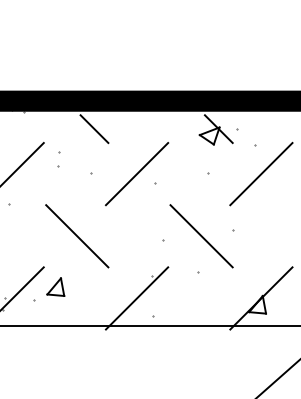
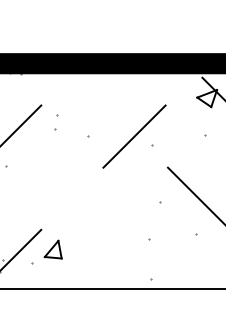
line: (94, 129) -> (91, 92), removed
line: (77, 236) -> (74, 199), removed
line: (136, 298) -> (133, 261), removed

